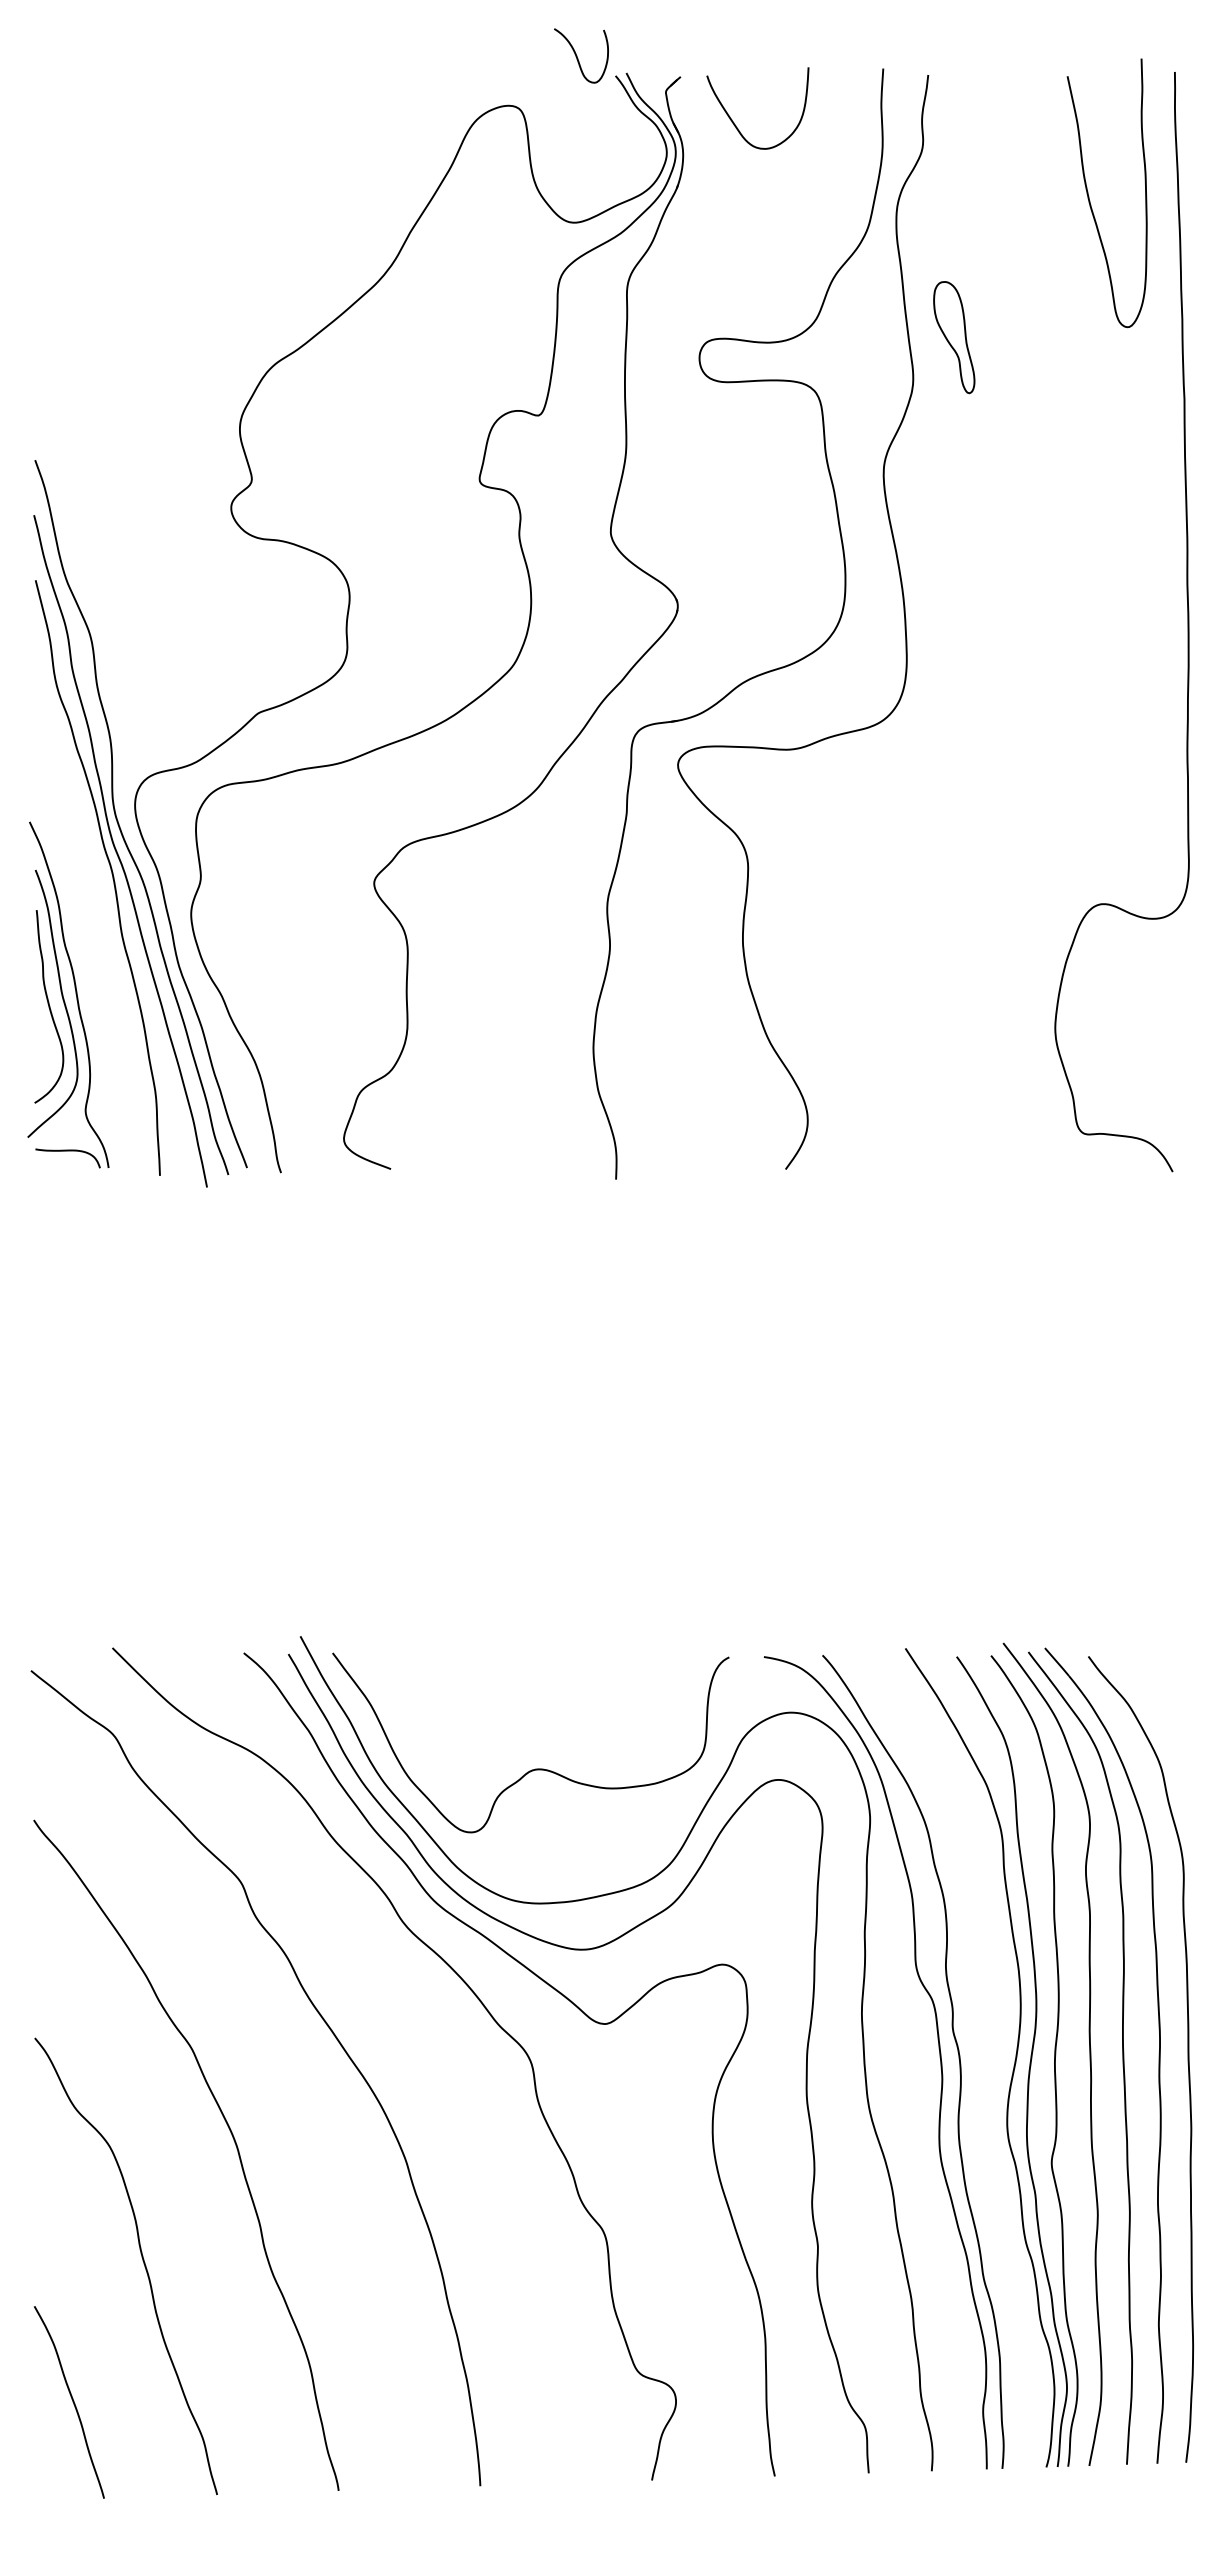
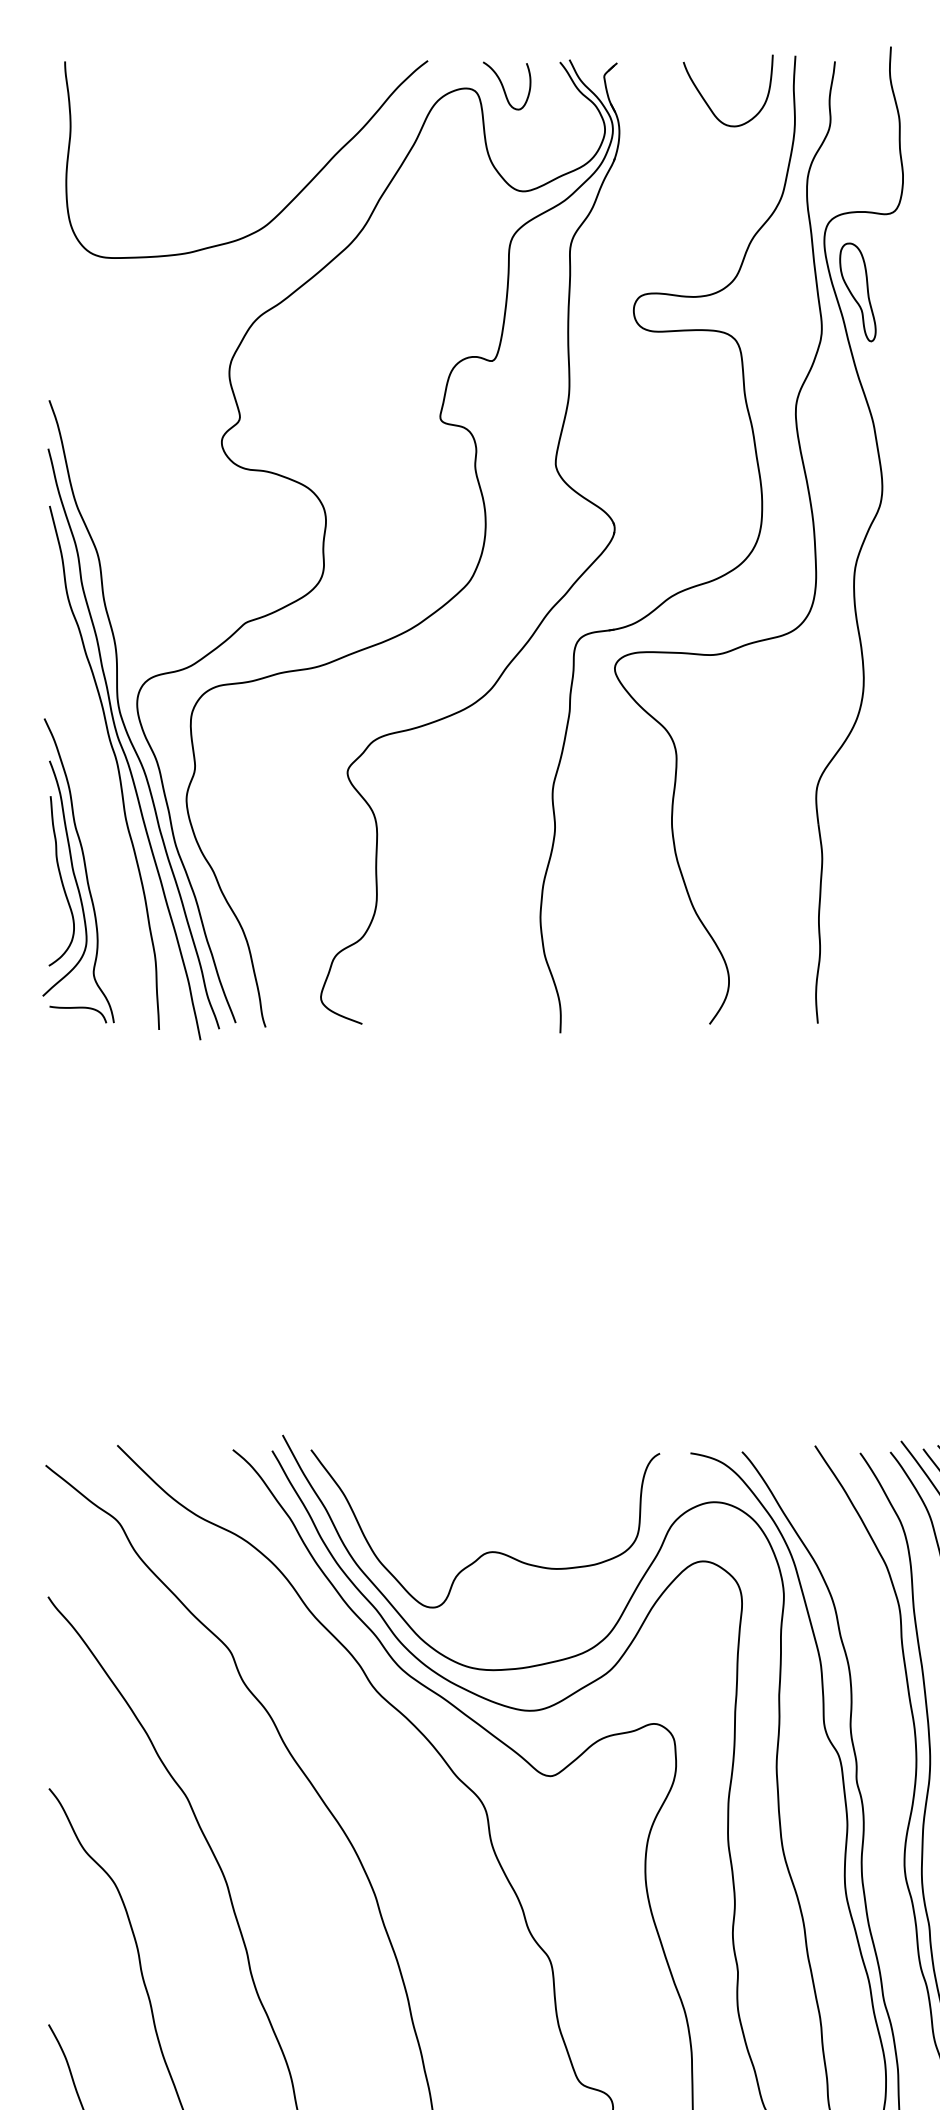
curve: (577, 55) -> (503, 85), moved
curve: (734, 122) -> (707, 103), moved
curve: (307, 235) -> (288, 202), added
part: (961, 616) -> (864, 537), added

